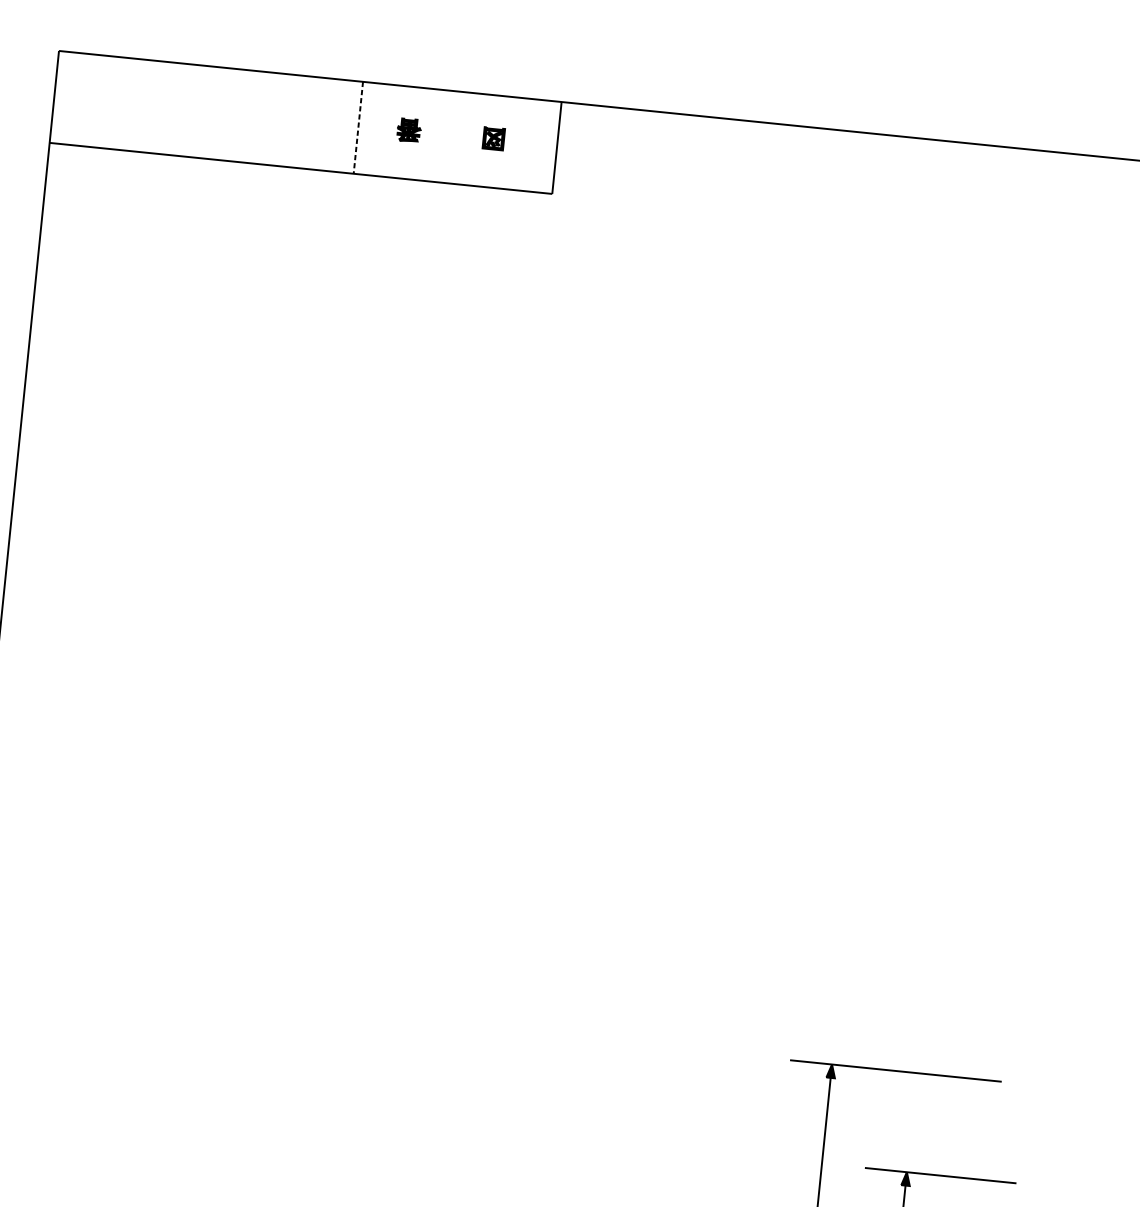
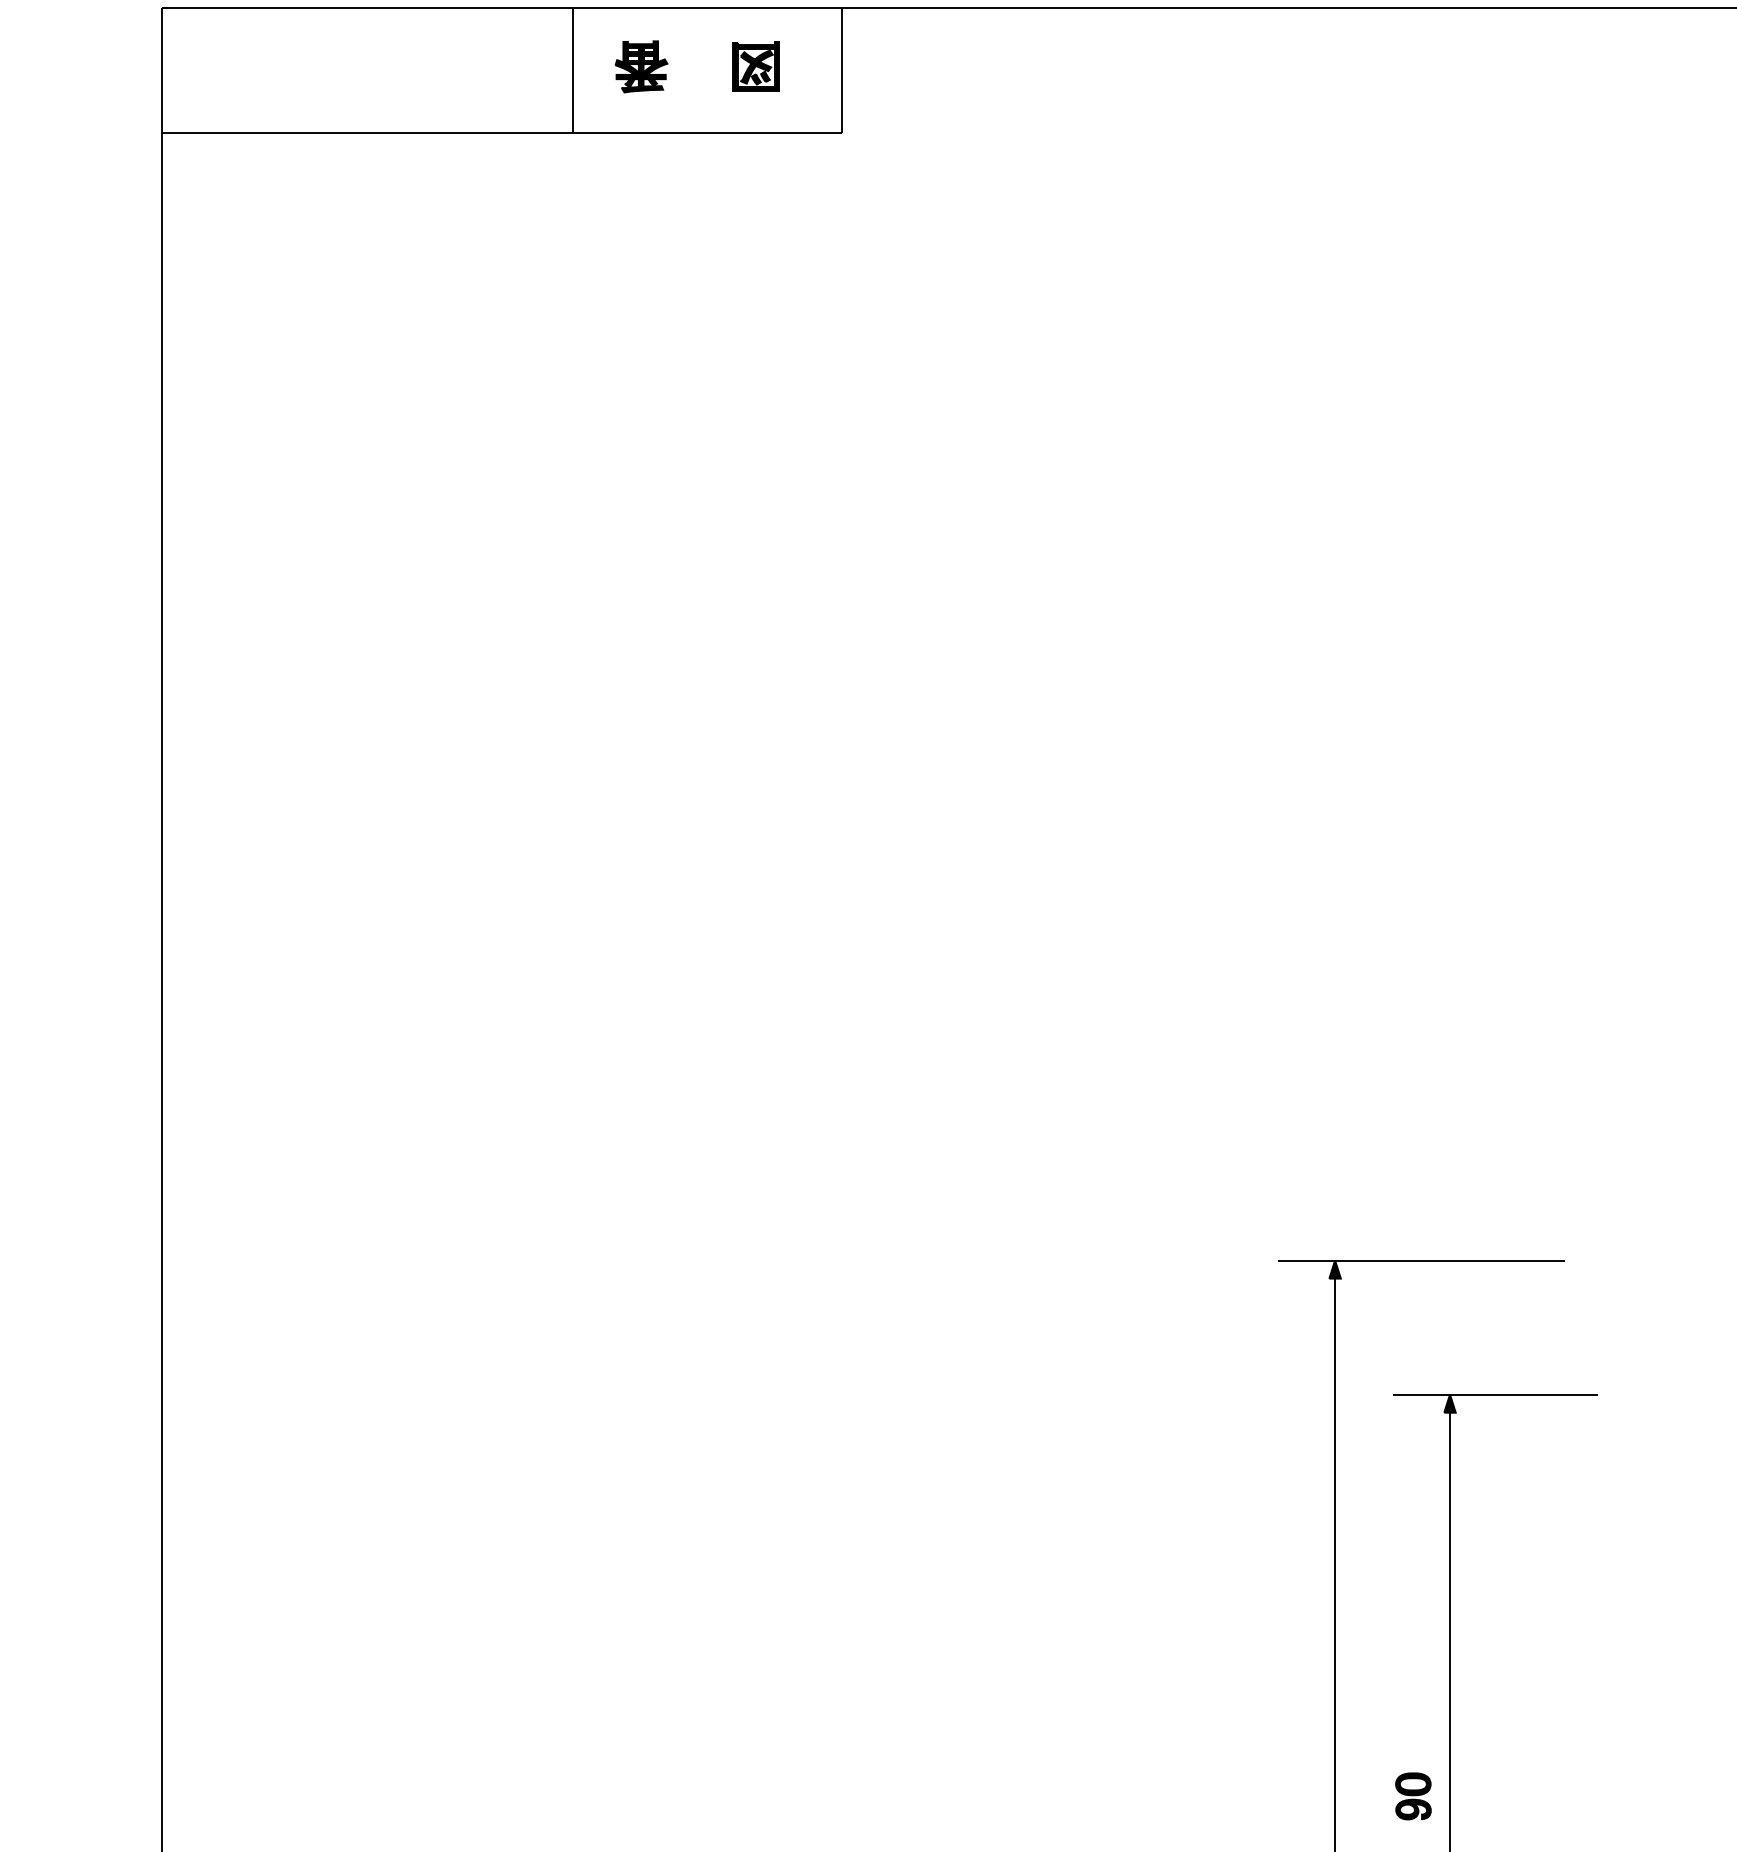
line: (358, 127) -> (573, 70), dashed -> solid
part: (409, 130) -> (641, 66), size x1.67
part: (493, 138) -> (755, 66), size x1.67

